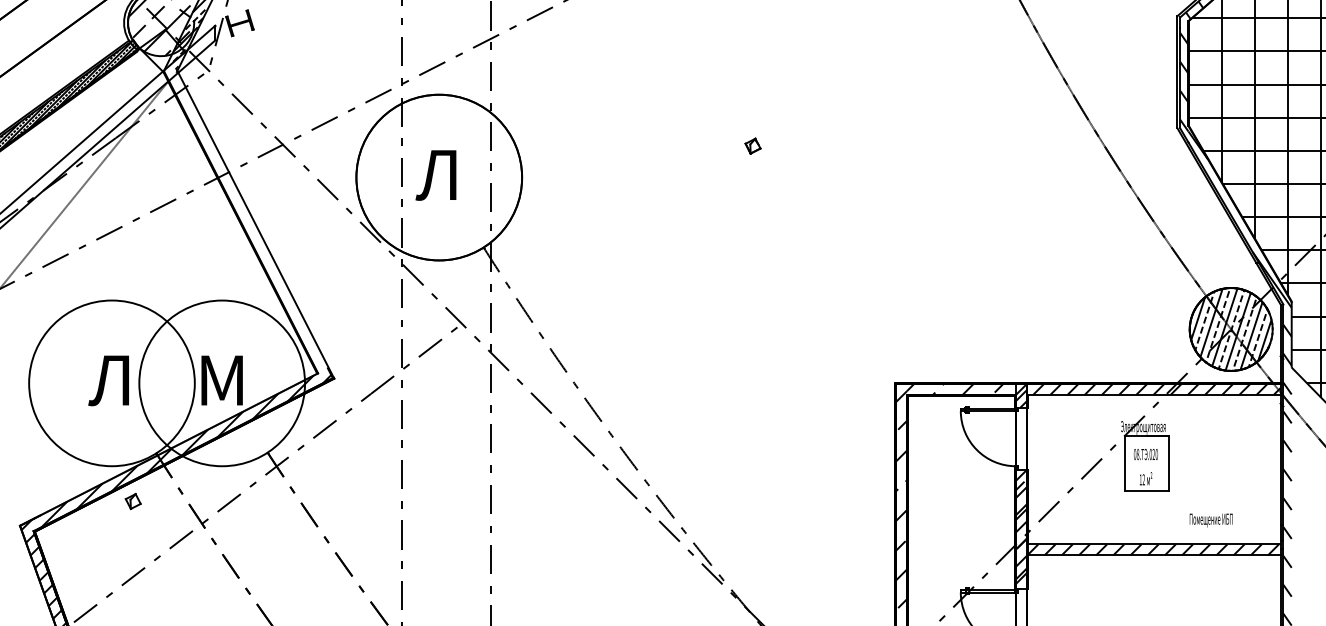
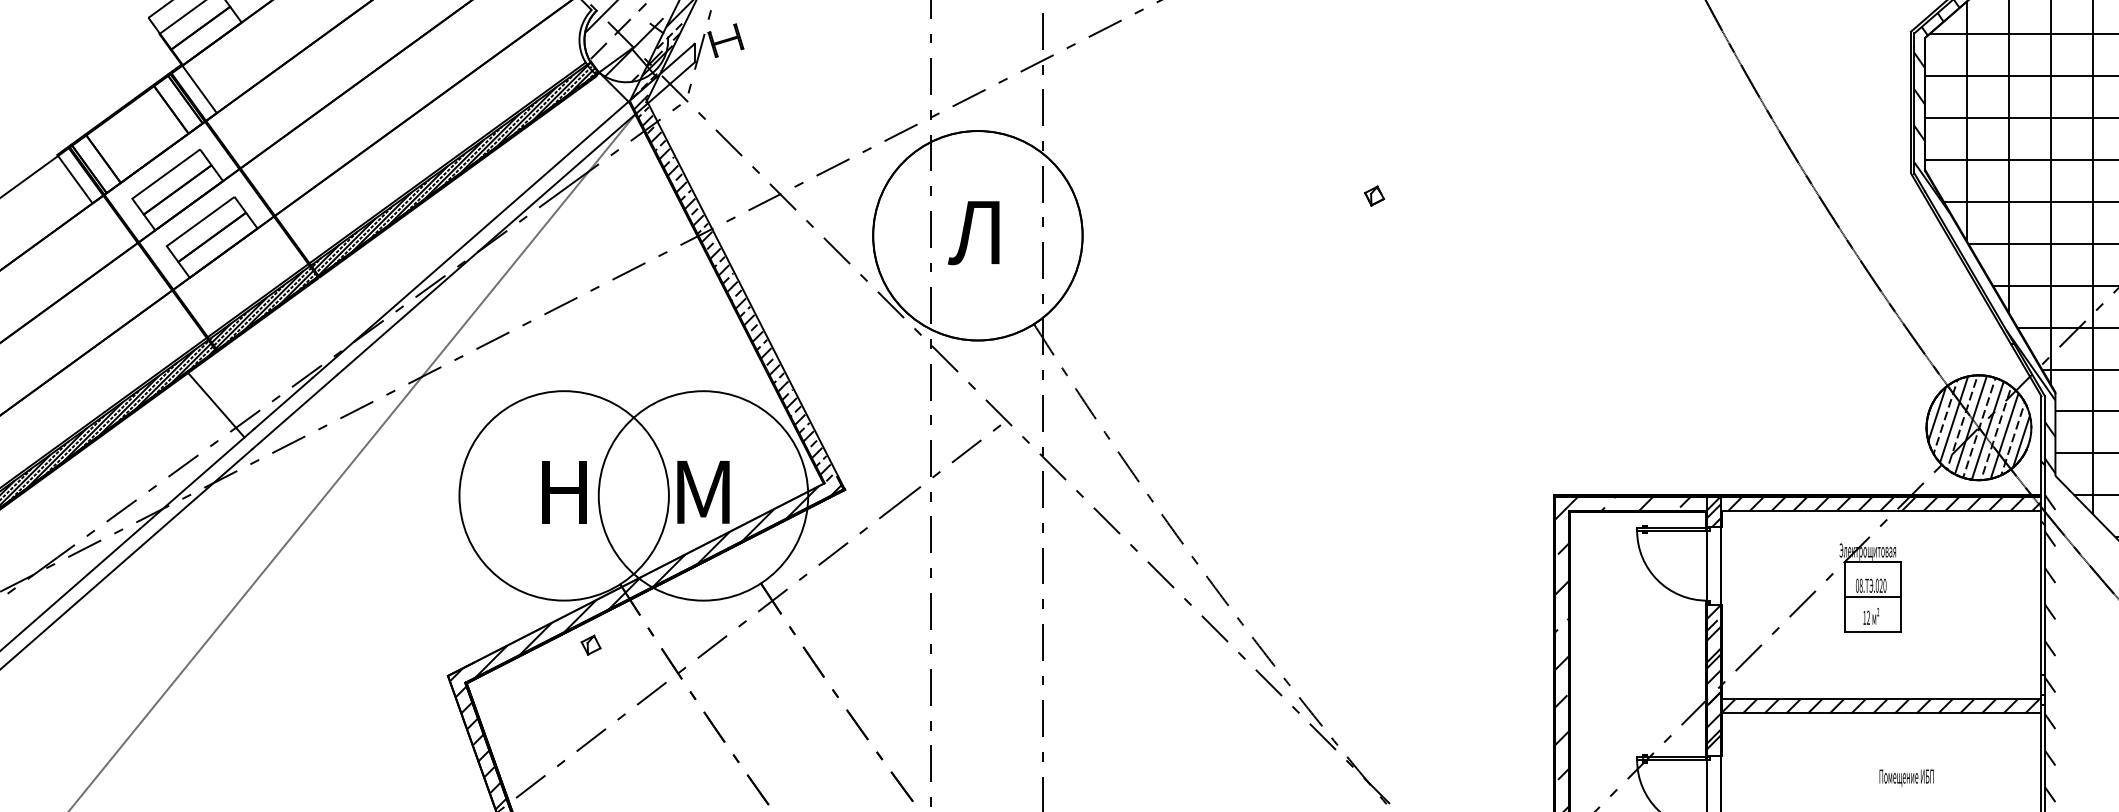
hatch: (245, 217) -> (732, 286), added
text: (109, 380) -> (560, 492), Л -> Н
line: (1146, 463) -> (1872, 597), added
text: (1211, 519) -> (1906, 777), moved

